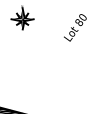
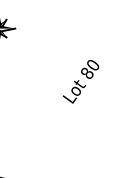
text: (75, 27) -> (81, 81), moved

